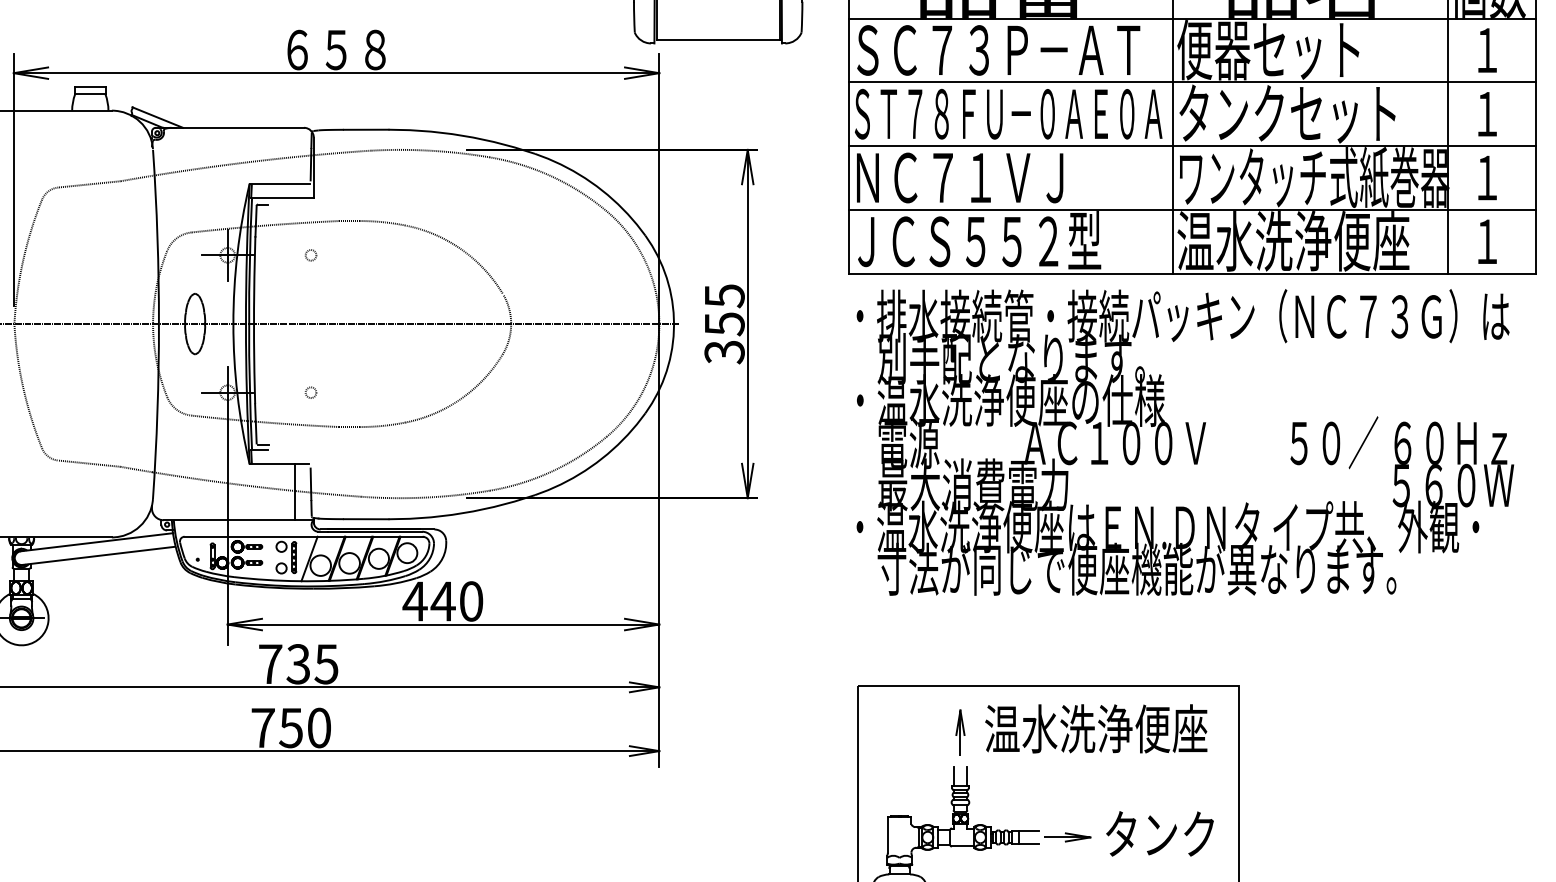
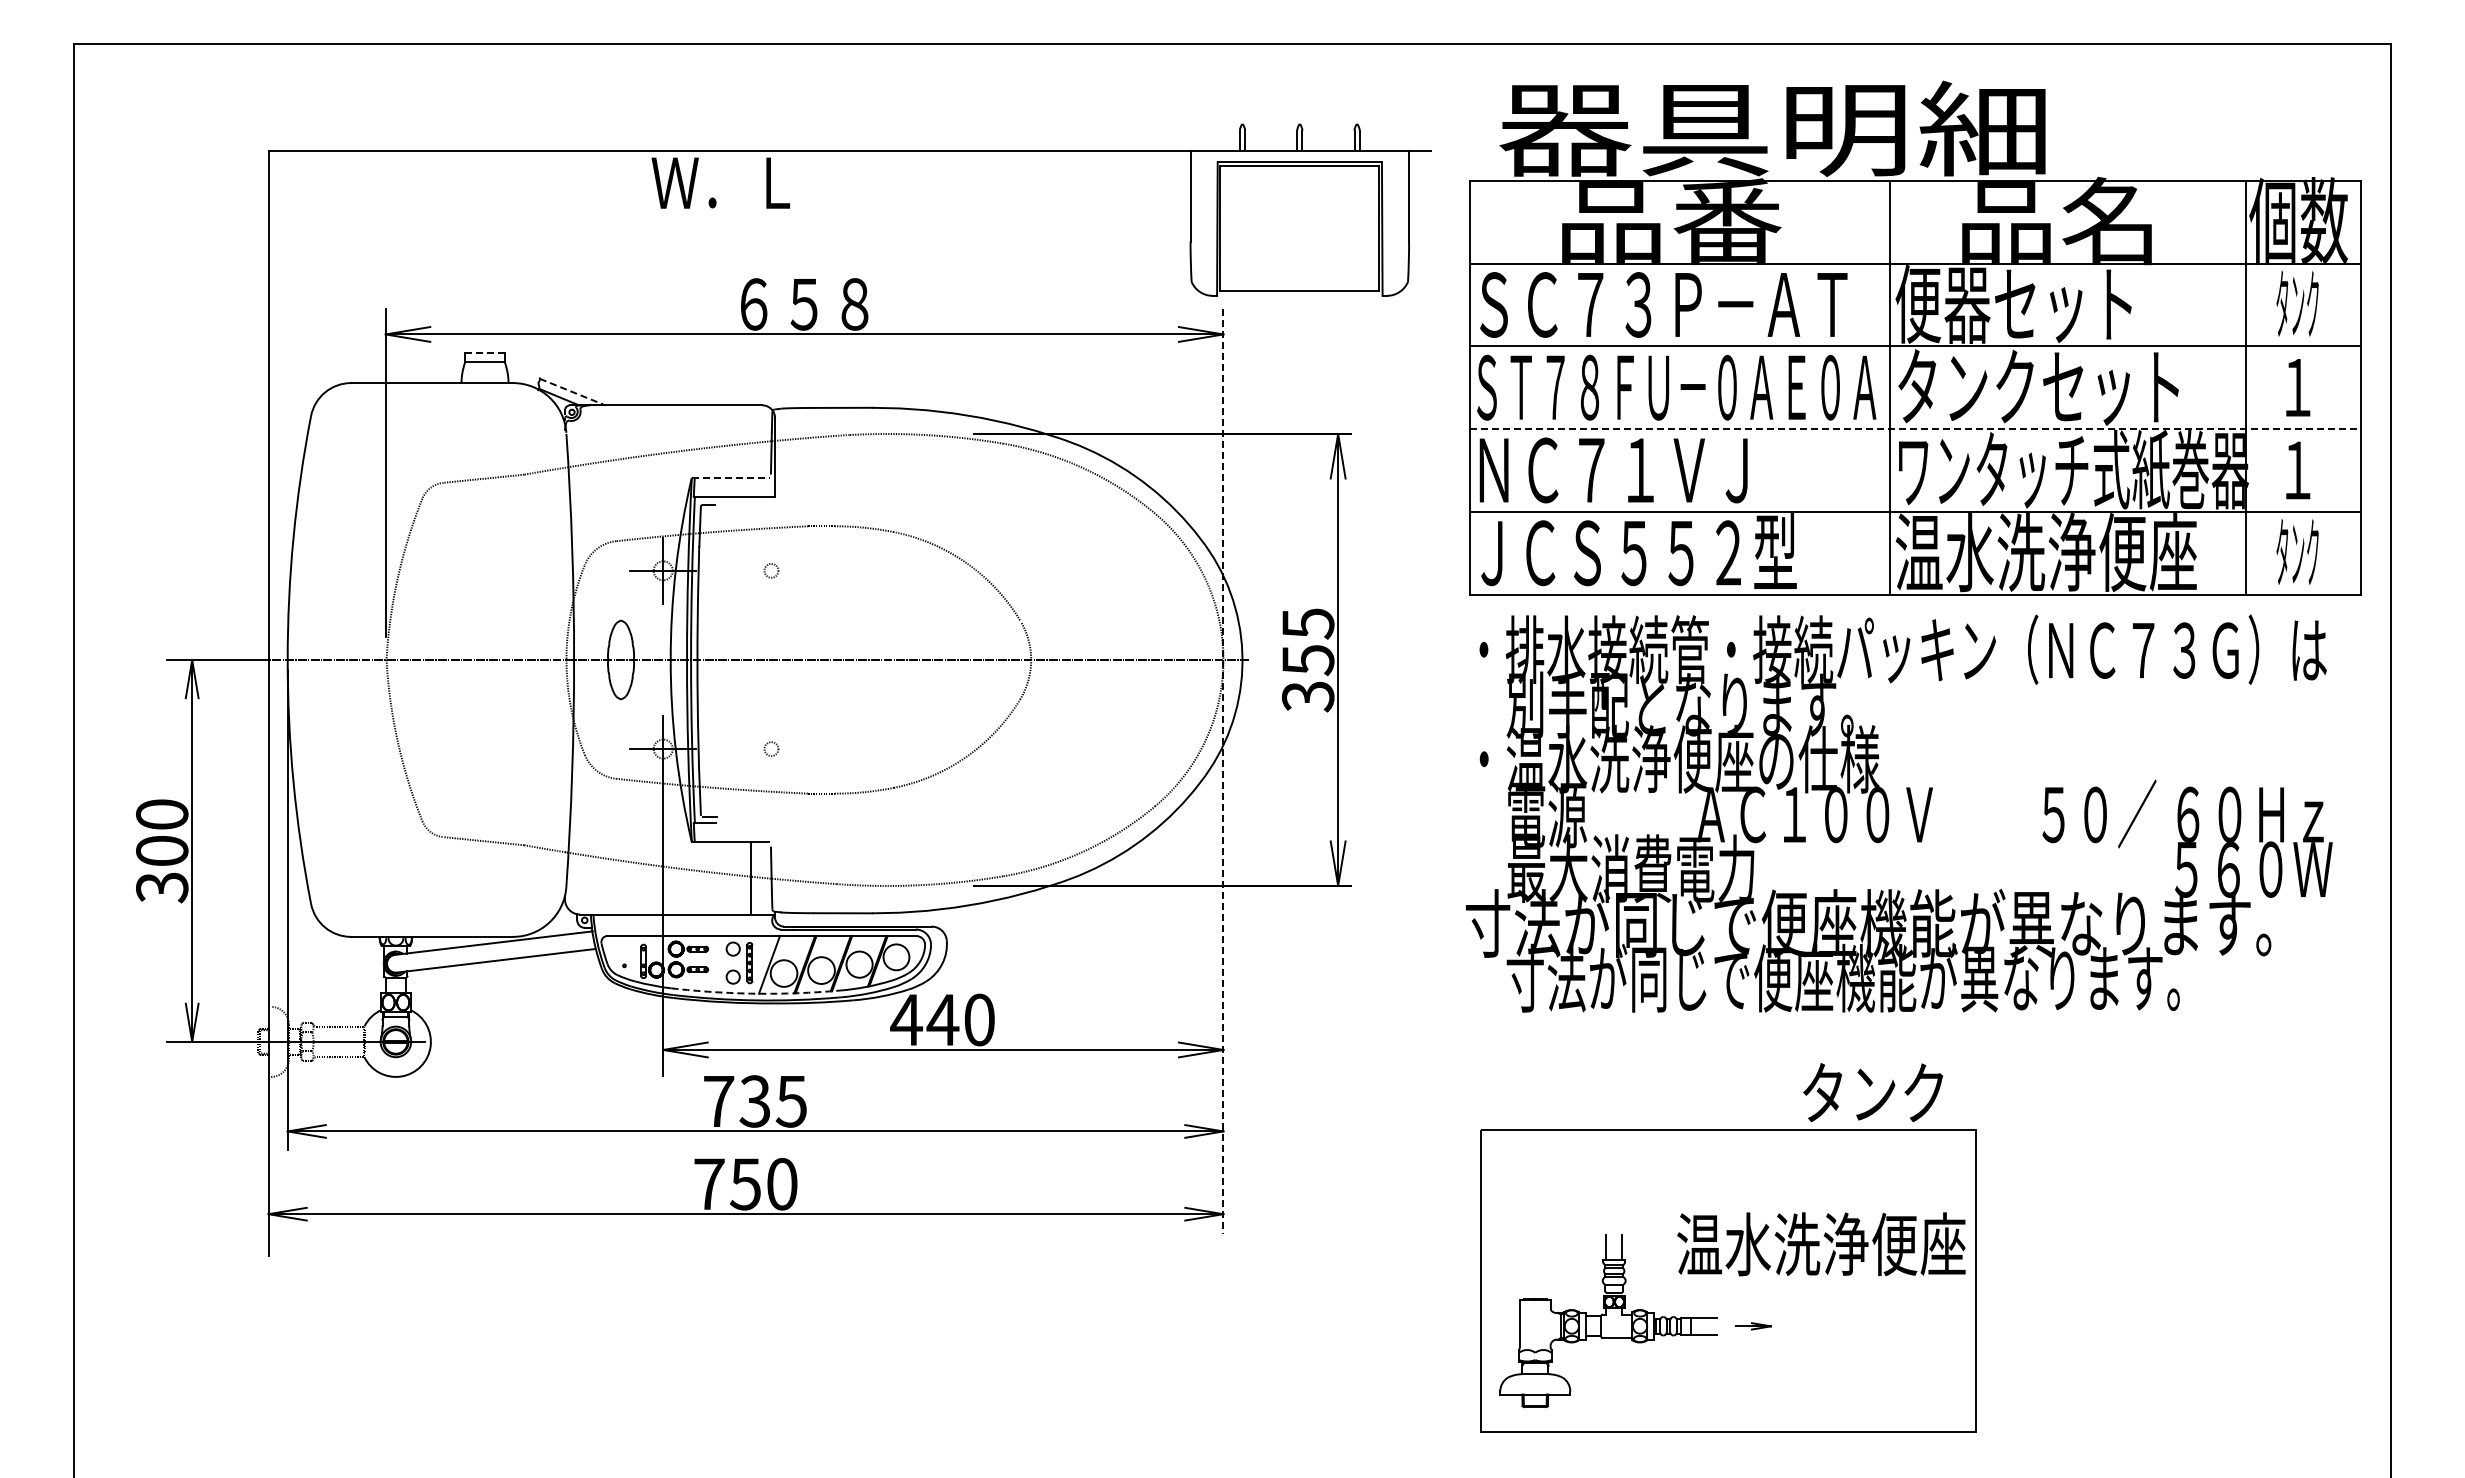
text: (1487, 49) -> (2297, 303), １ -> タンク
line: (90, 87) -> (485, 352), solid -> dashed
line: (158, 117) -> (573, 392), solid -> dashed
line: (1192, 146) -> (1915, 429), solid -> dashed
line: (280, 183) -> (731, 477), solid -> dashed
text: (1487, 240) -> (2297, 551), １ -> タンク
line: (659, 409) -> (1223, 771), solid -> dashed
text: (1162, 526) -> (1876, 922), ・温水洗浄便座はＥＮ.ＤＮタ イプ共、外観・ -> 寸法が同じで便座機能が異なります。
arc: (298, 581) -> (755, 993), solid -> dashed
text: (1096, 729) -> (1821, 1244), moved
part: (960, 732) -> (1614, 1190), removed
text: (1160, 833) -> (1873, 1092), moved
part: (1067, 837) -> (1753, 1326), size x0.6

